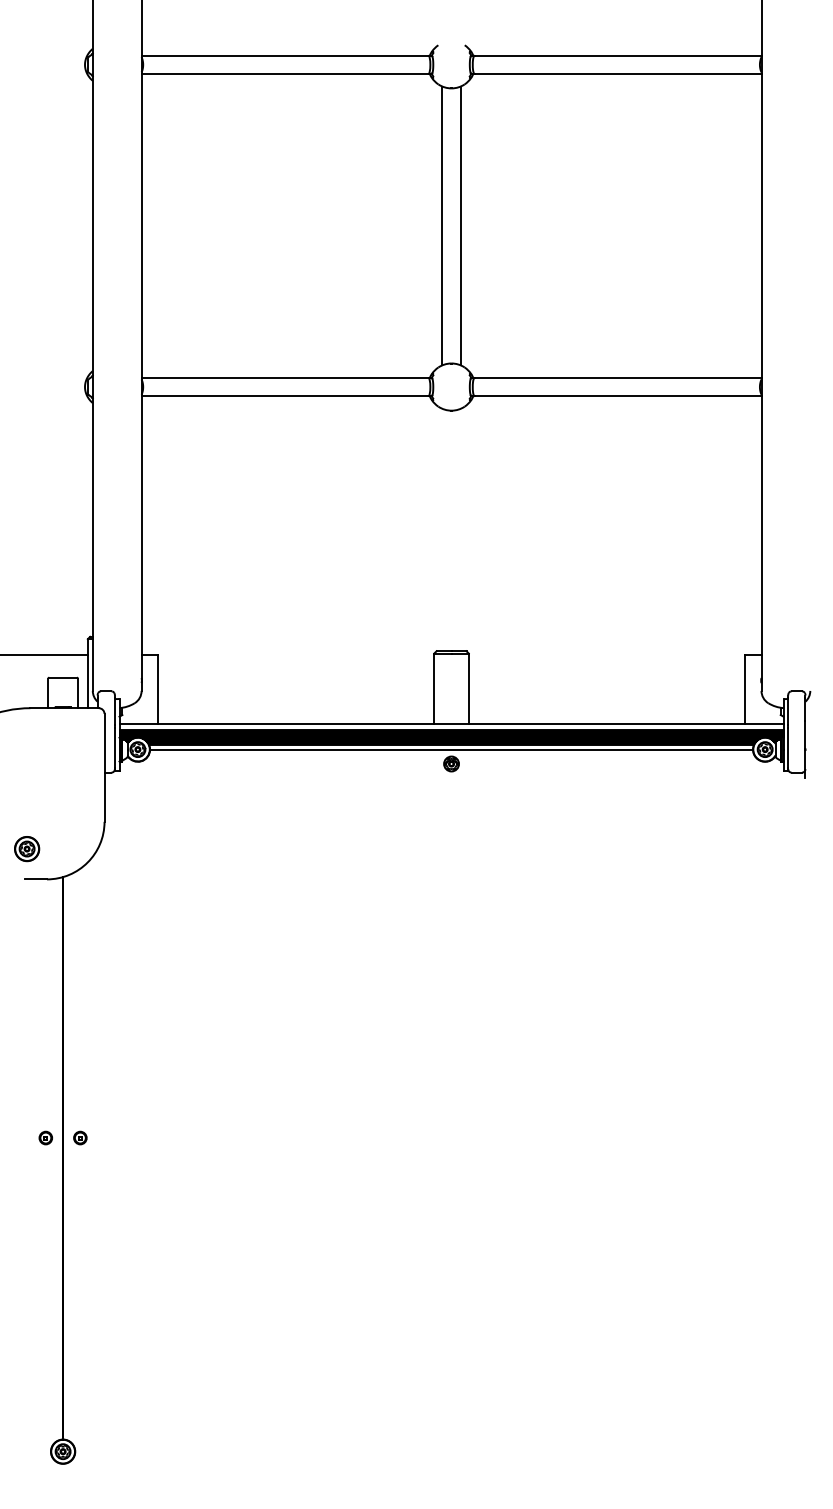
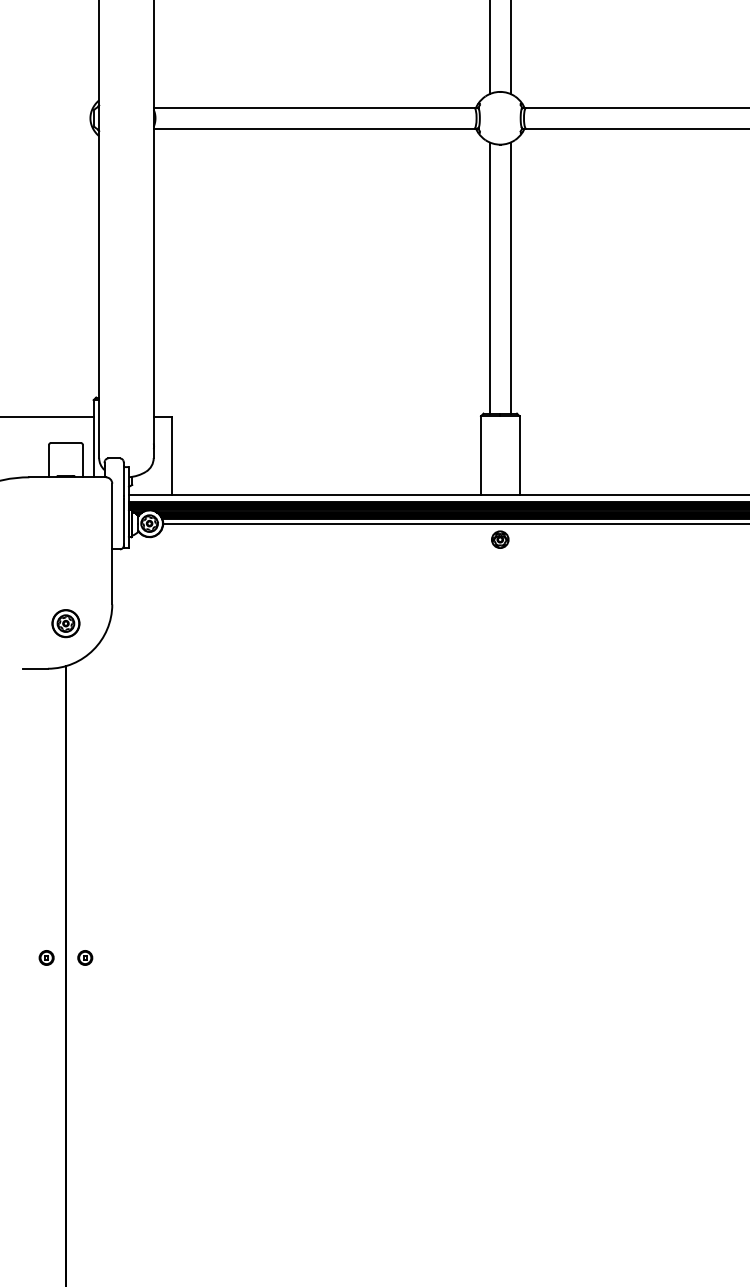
line: (442, 529) -> (490, 277), added
line: (460, 529) -> (510, 277), added
part: (27, 849) -> (66, 624), moved

